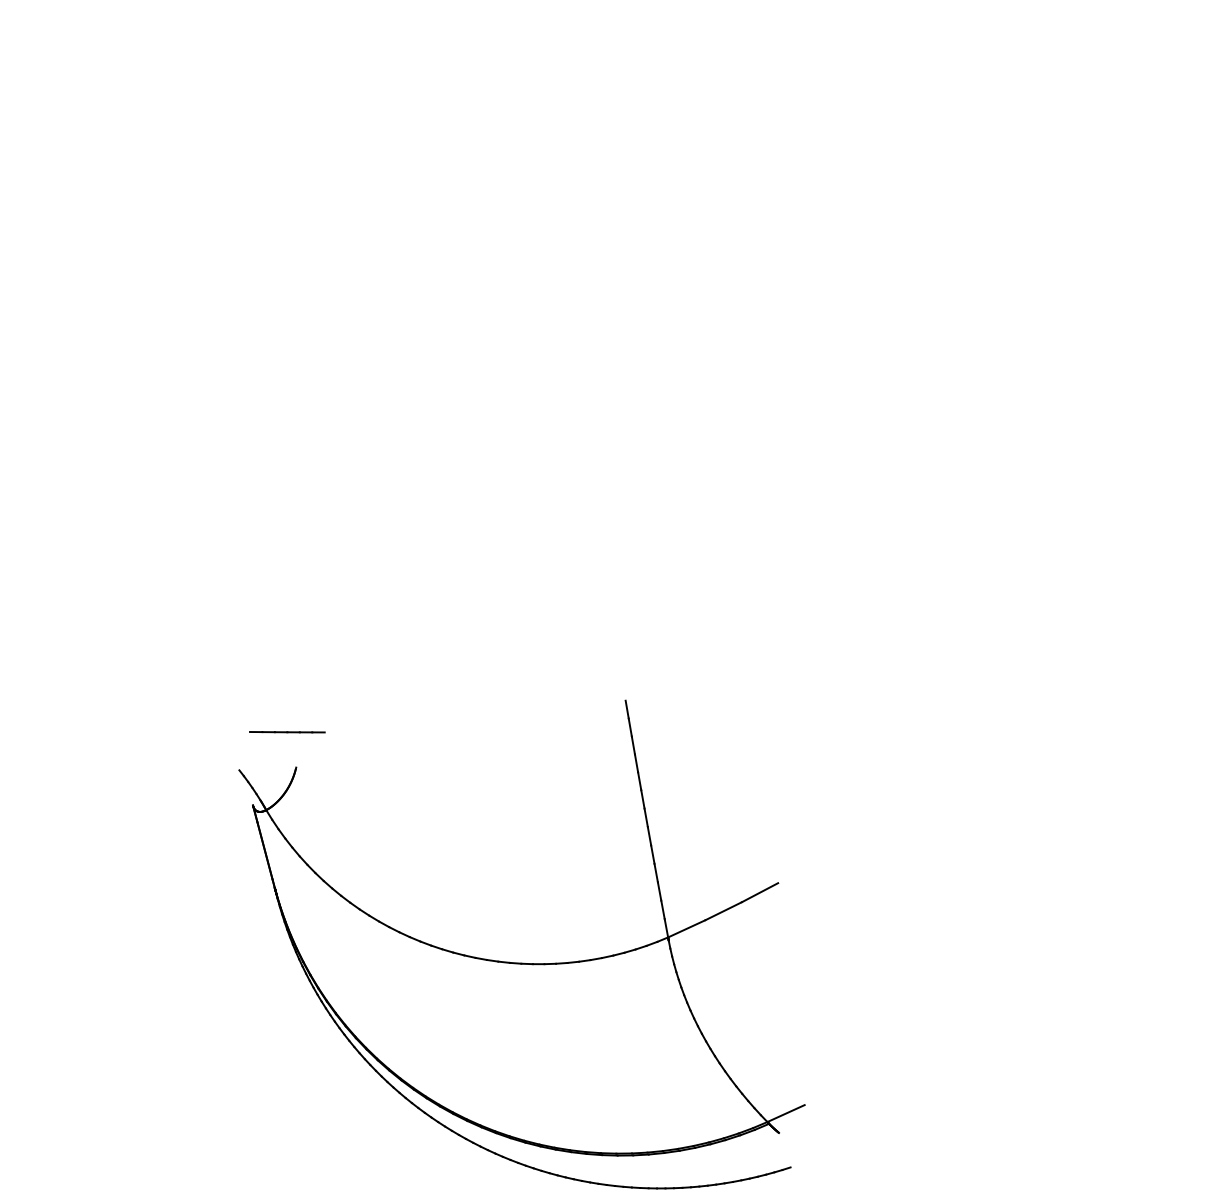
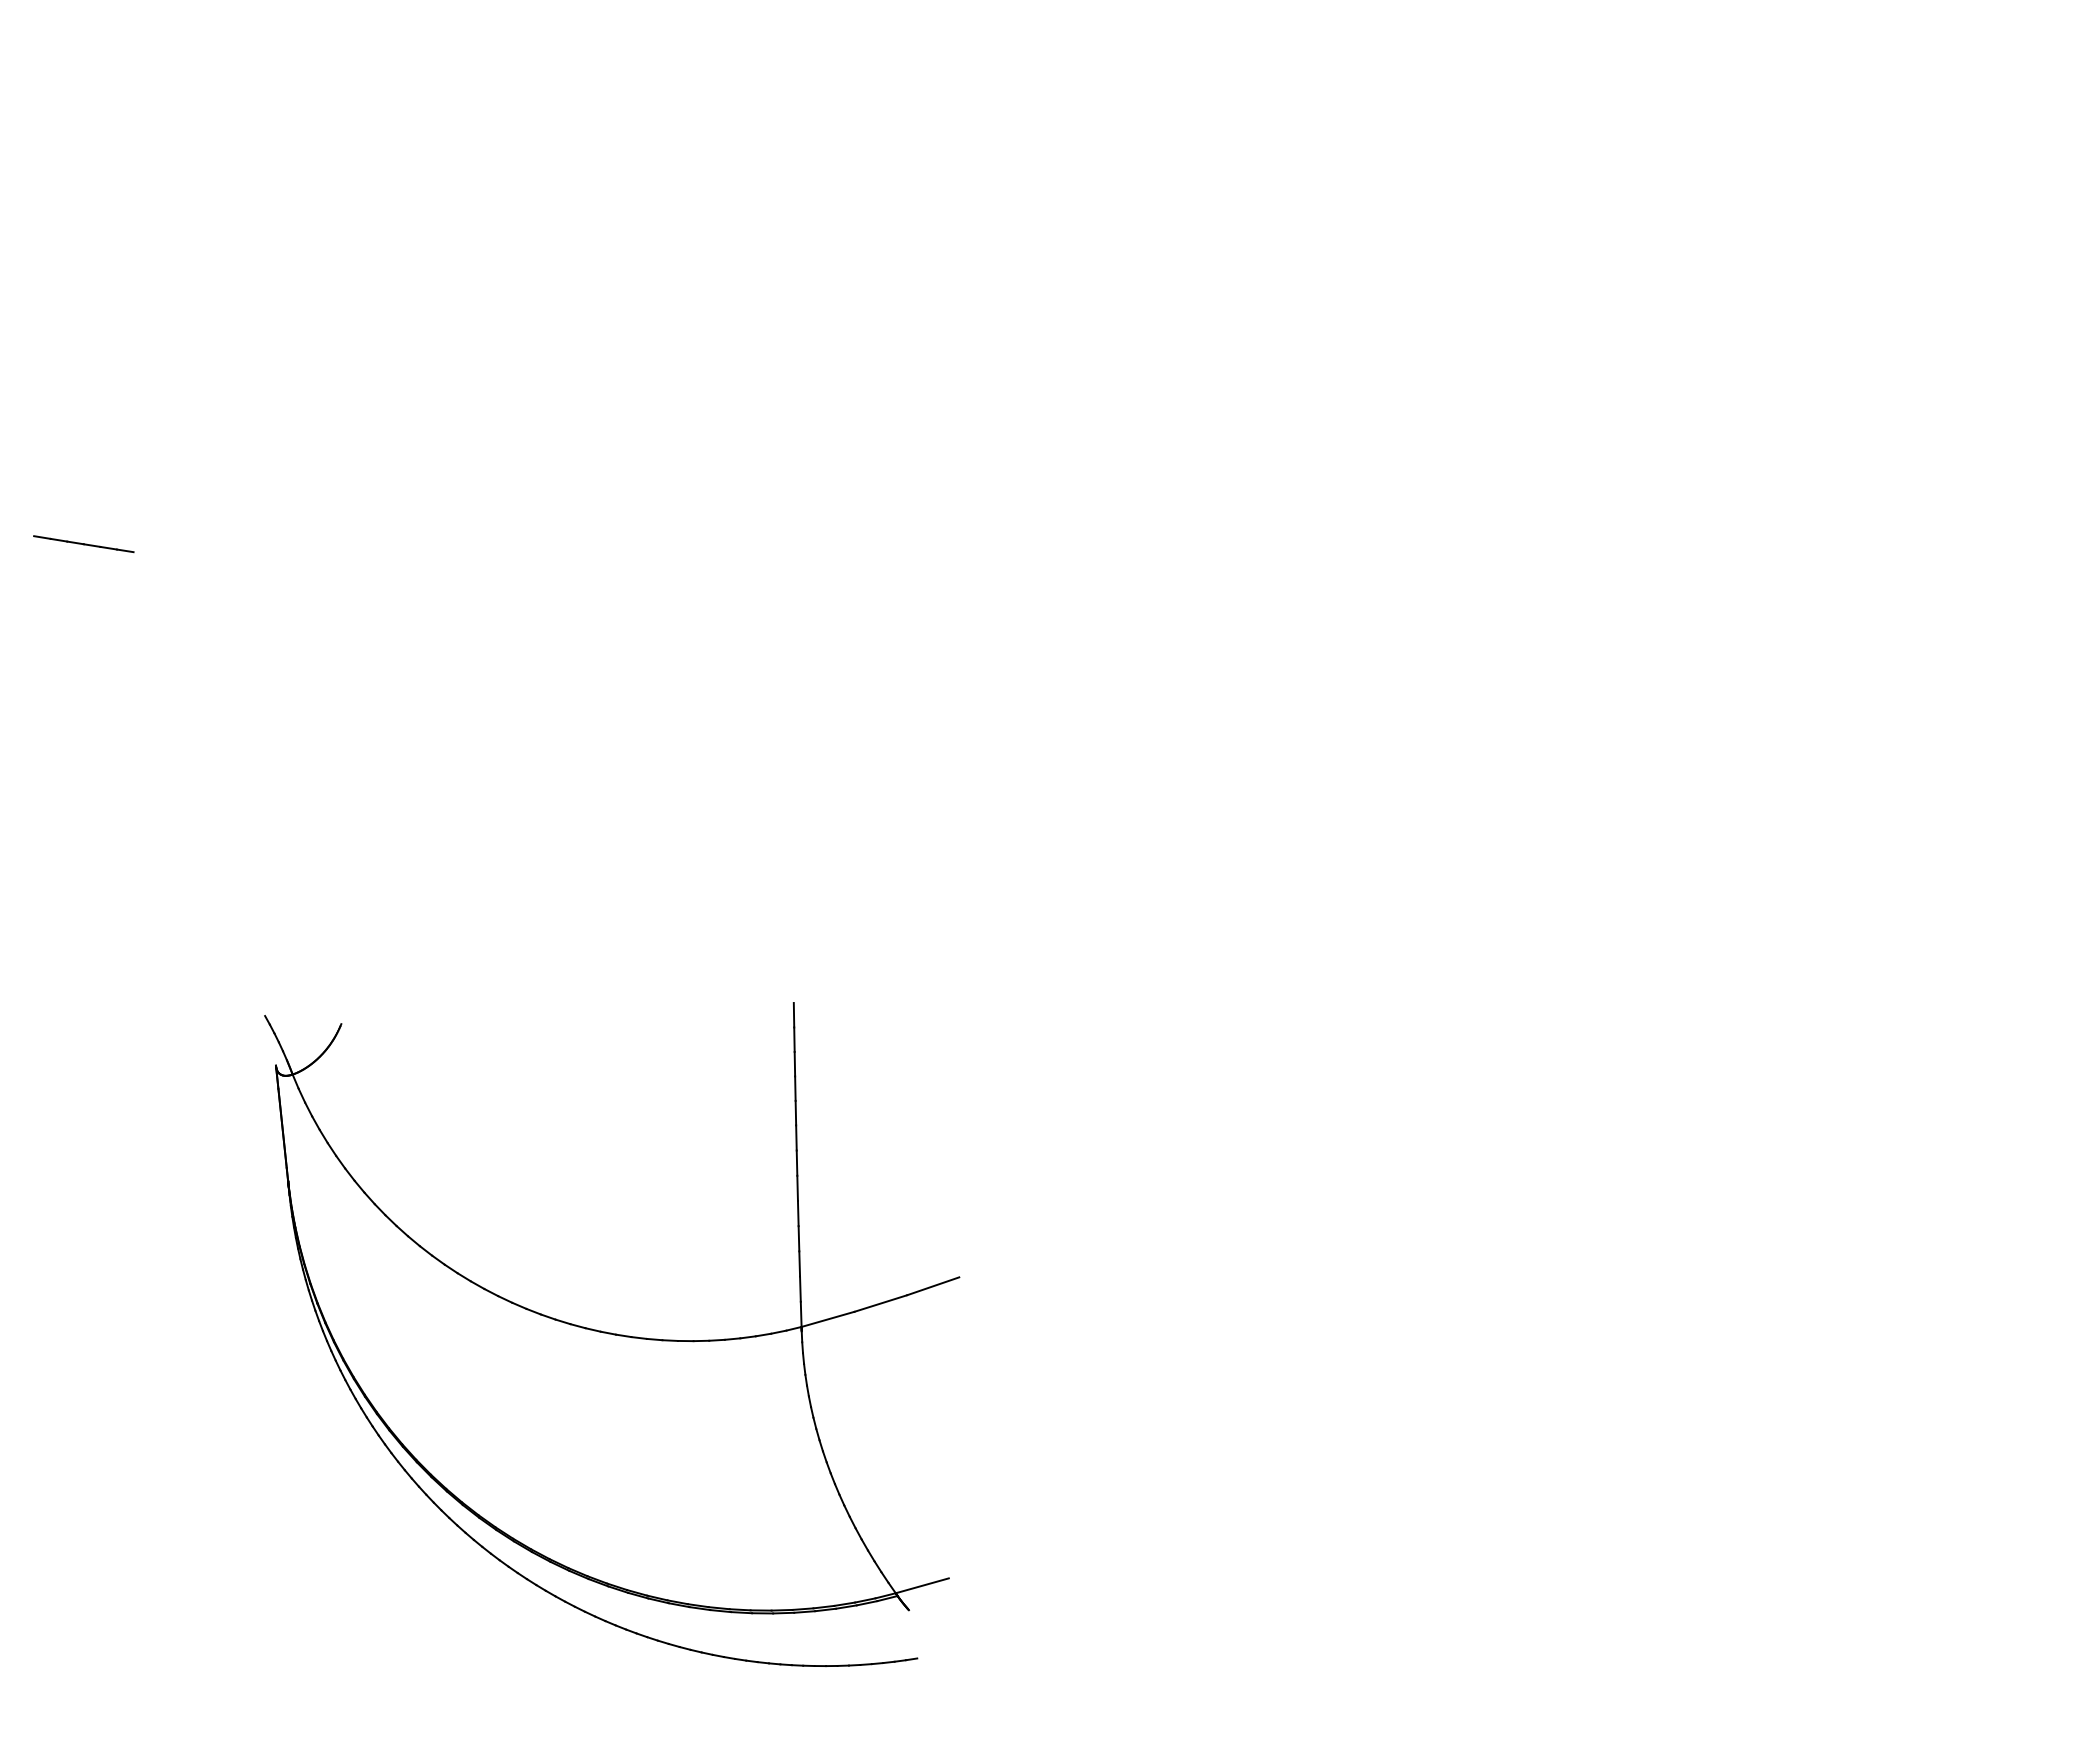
line: (287, 732) -> (83, 544), moved

